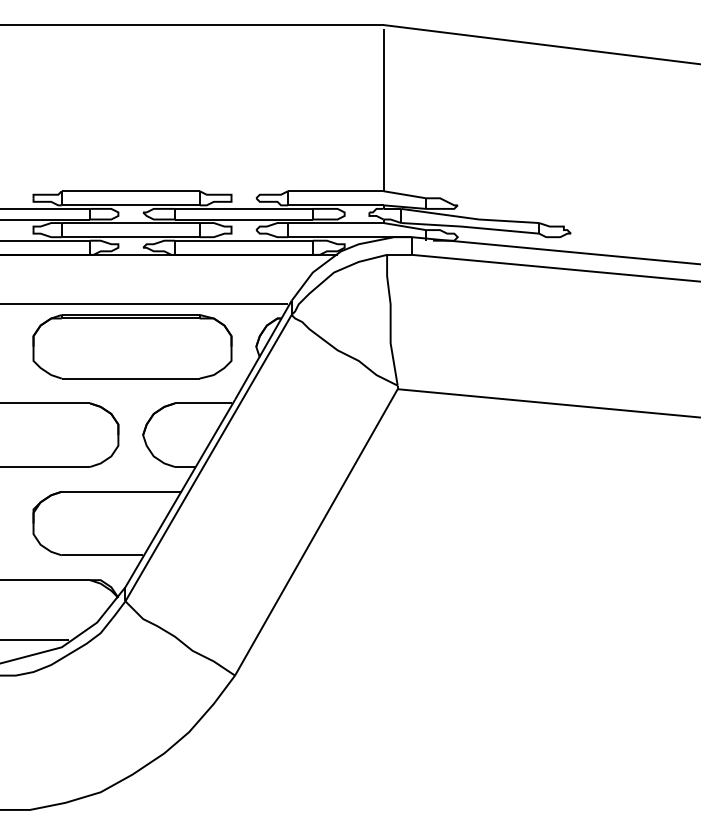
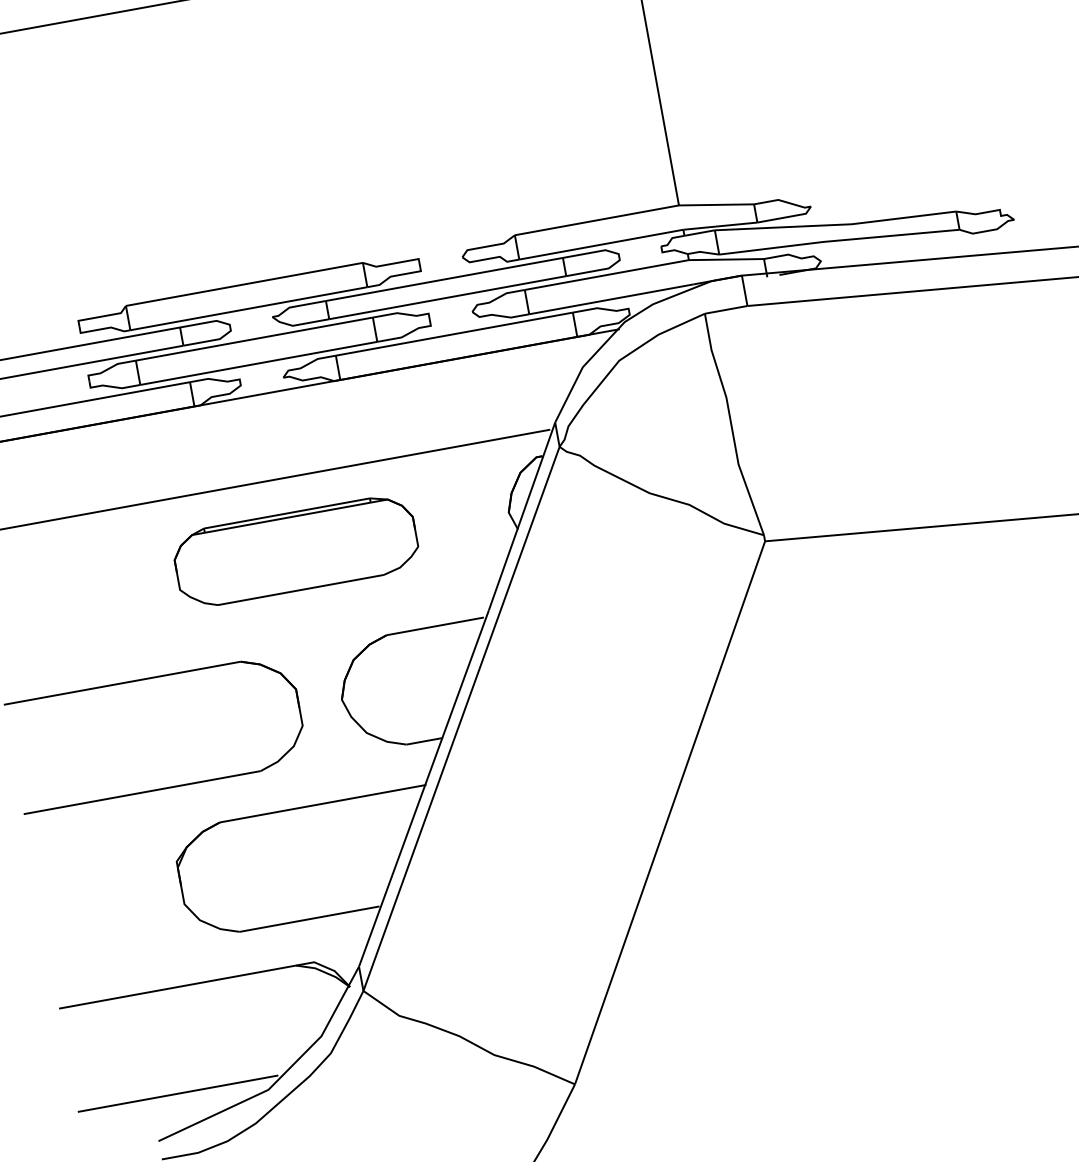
part: (132, 346) -> (295, 550), size x0.7

